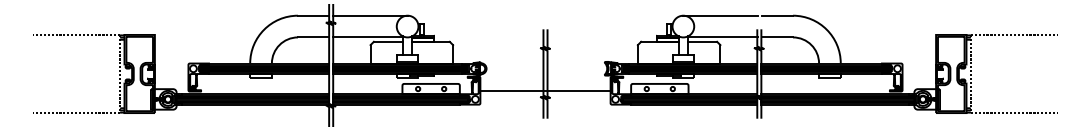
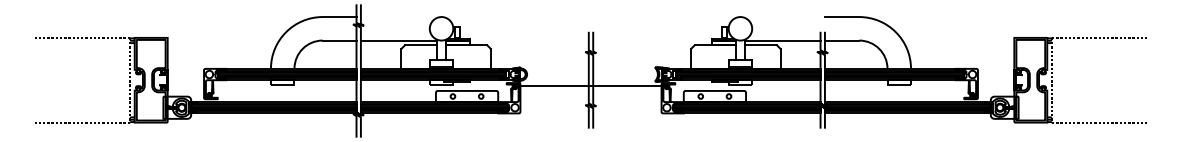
line: (370, 15) -> (401, 16), removed
line: (720, 15) -> (780, 16), removed
line: (545, 90) -> (591, 86), moved

